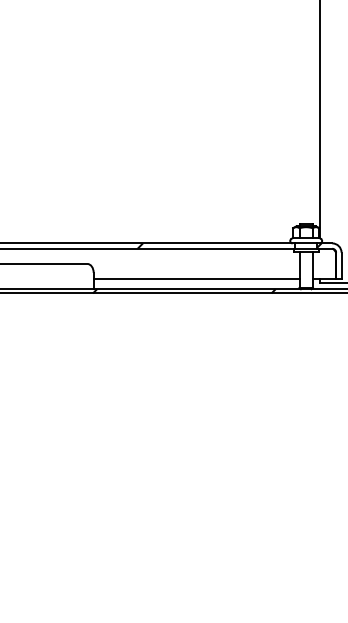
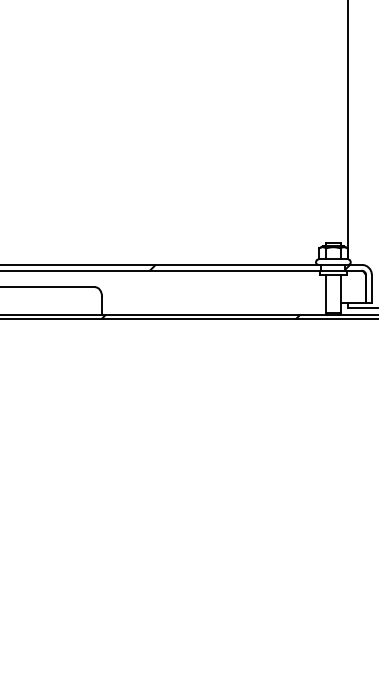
line: (196, 278) -> (213, 303), removed

